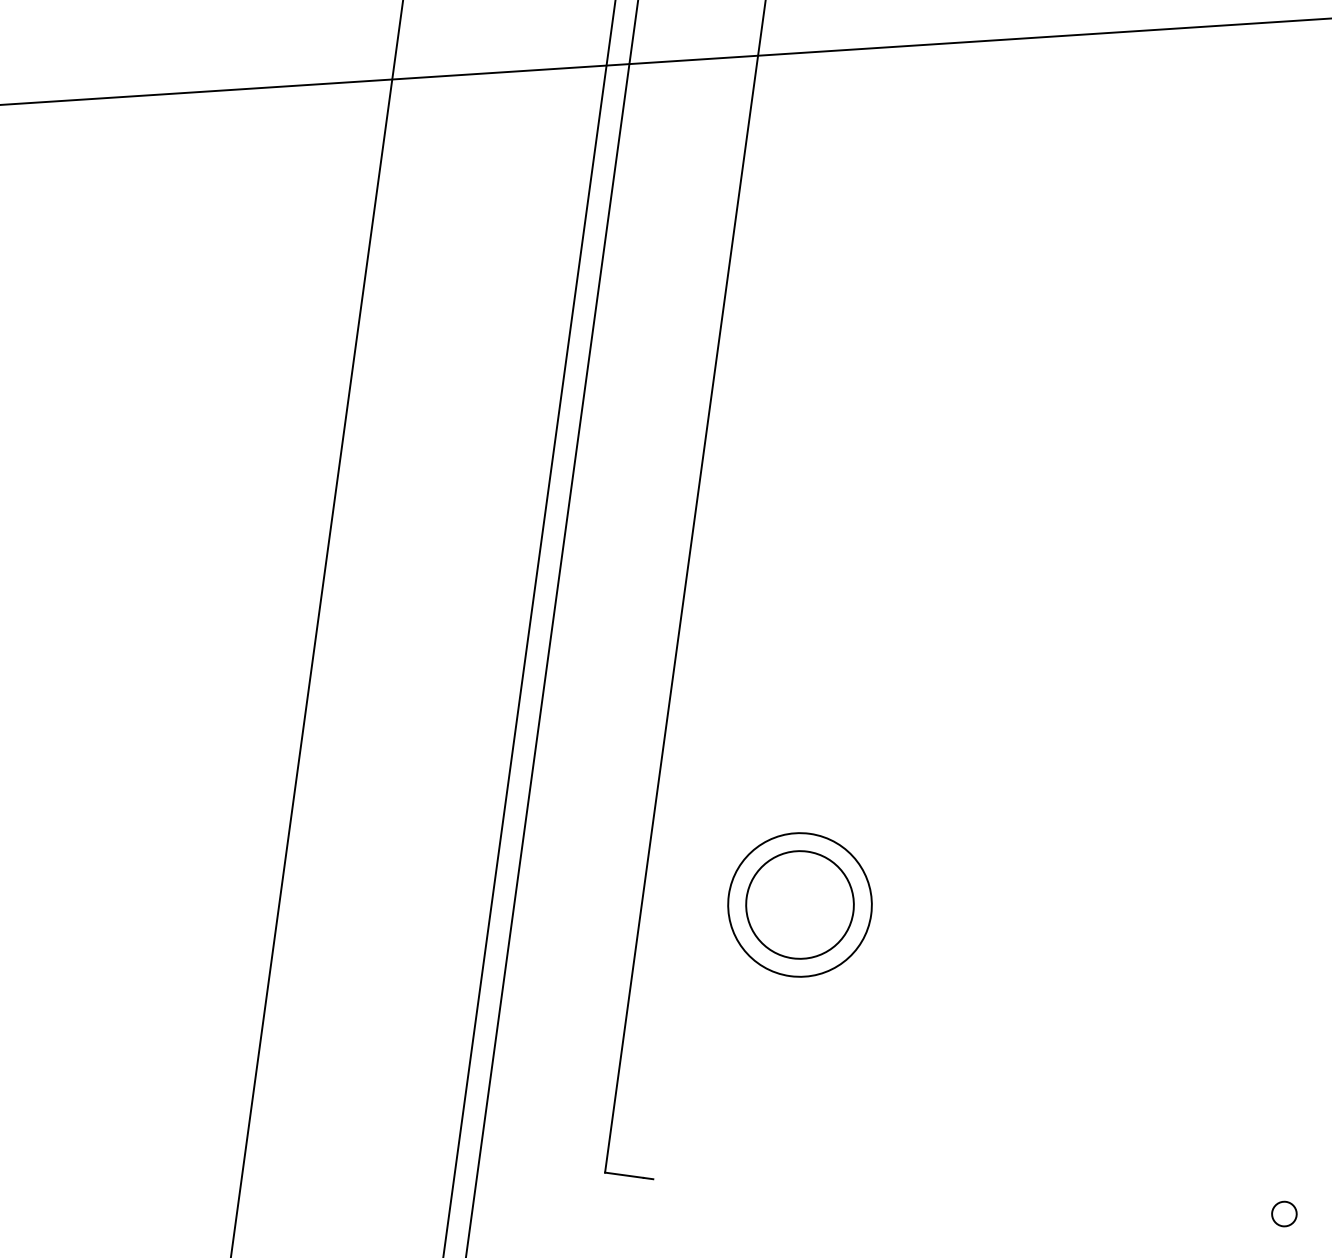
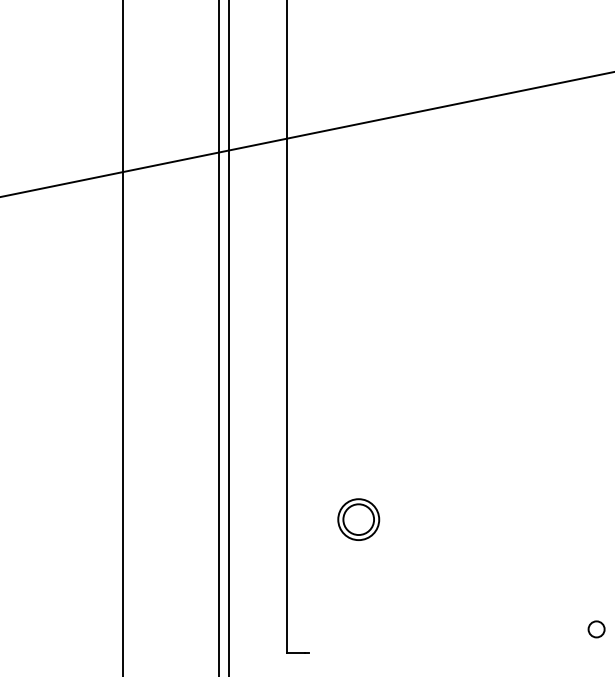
part: (799, 904) -> (358, 519), size x0.62
circle: (1284, 1214) -> (596, 629), size x1.43

